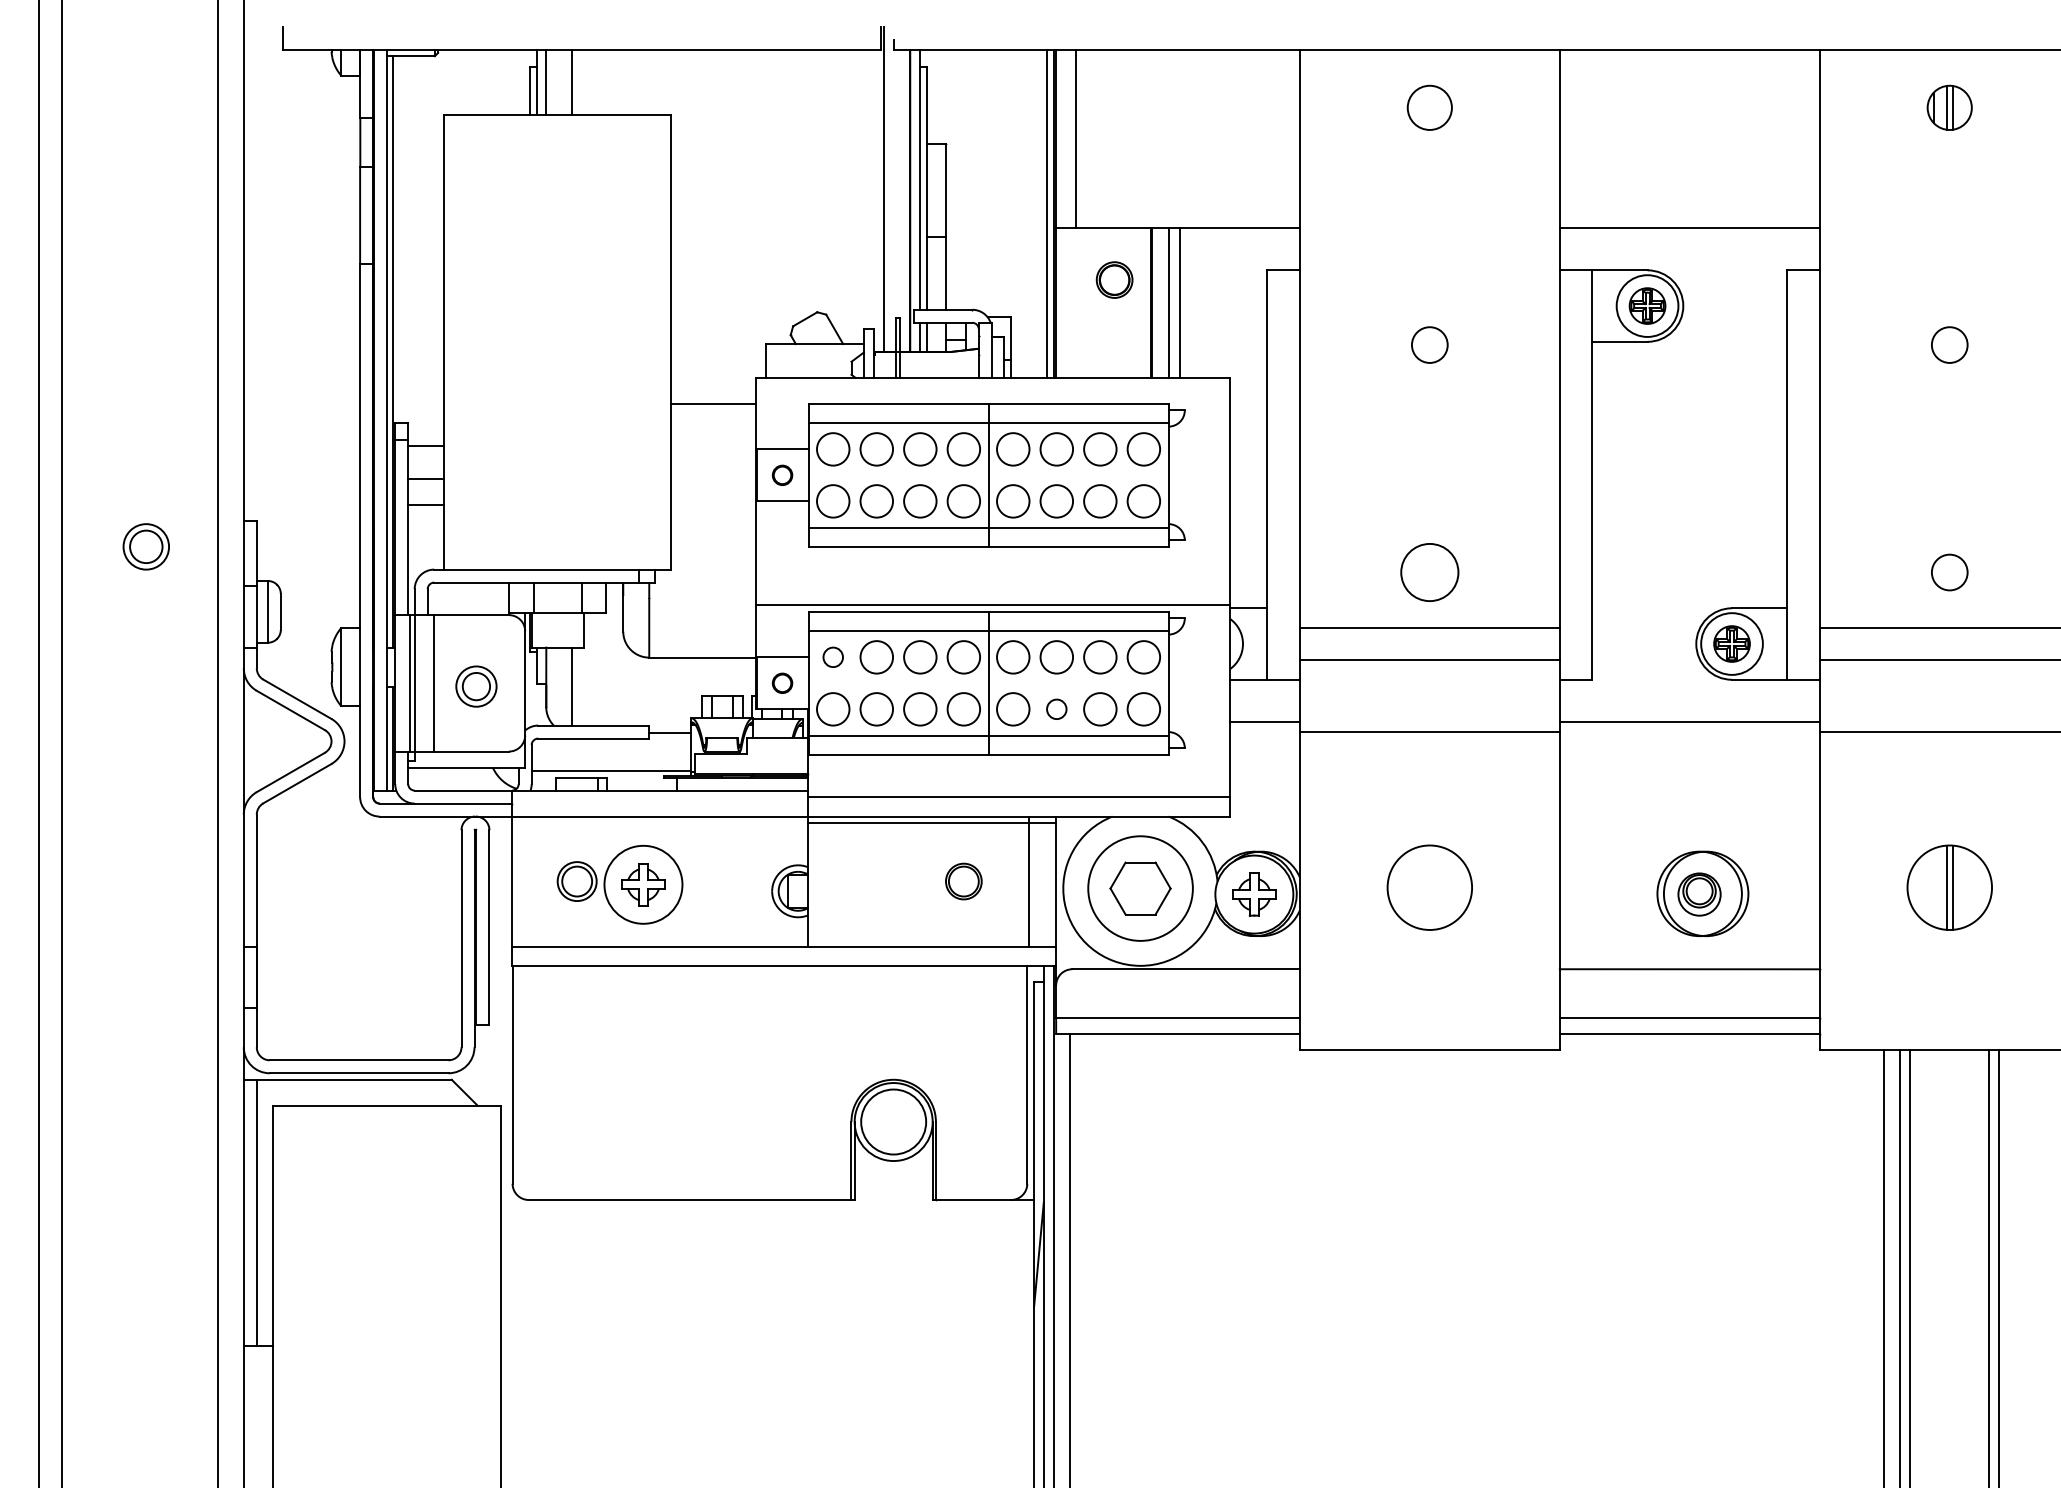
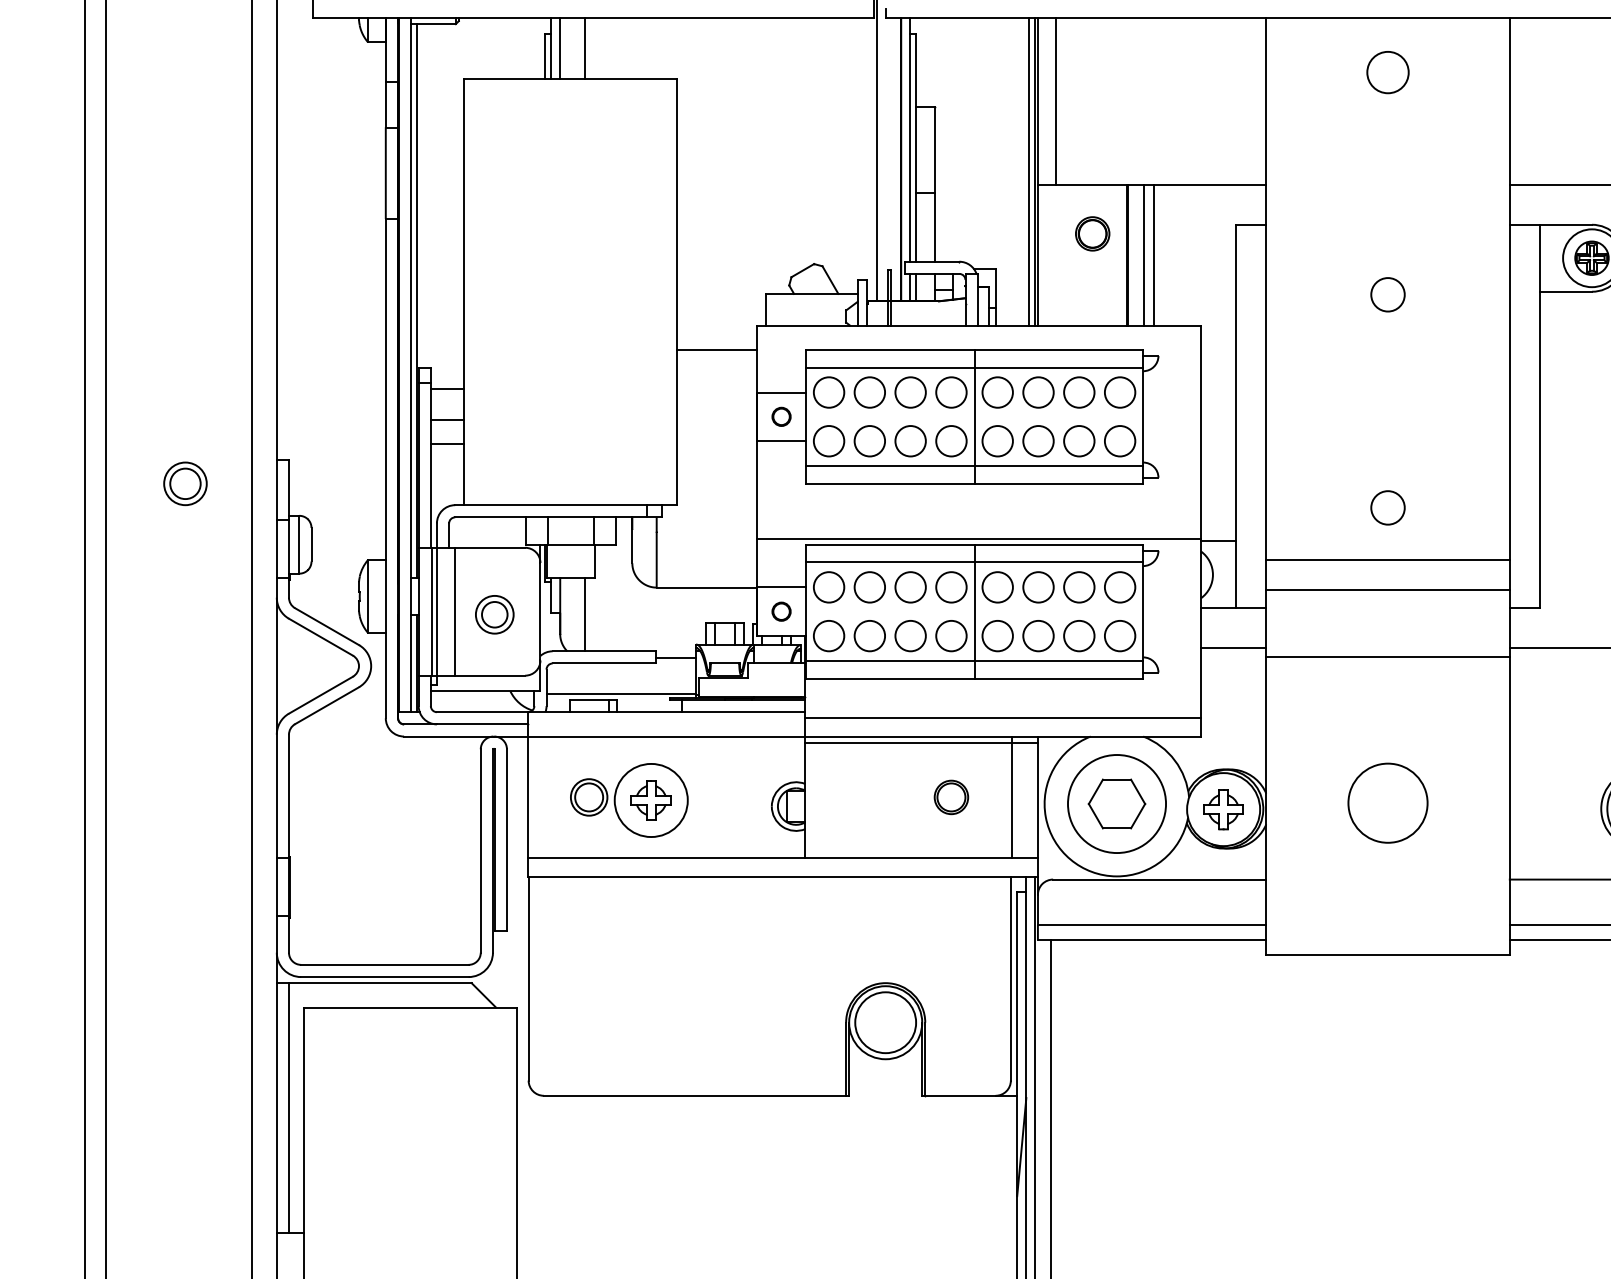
circle: (1429, 572) -> (1387, 507), size x0.62
circle: (833, 657) -> (829, 587), size x1.67
circle: (1056, 709) -> (1038, 636), size x1.67

